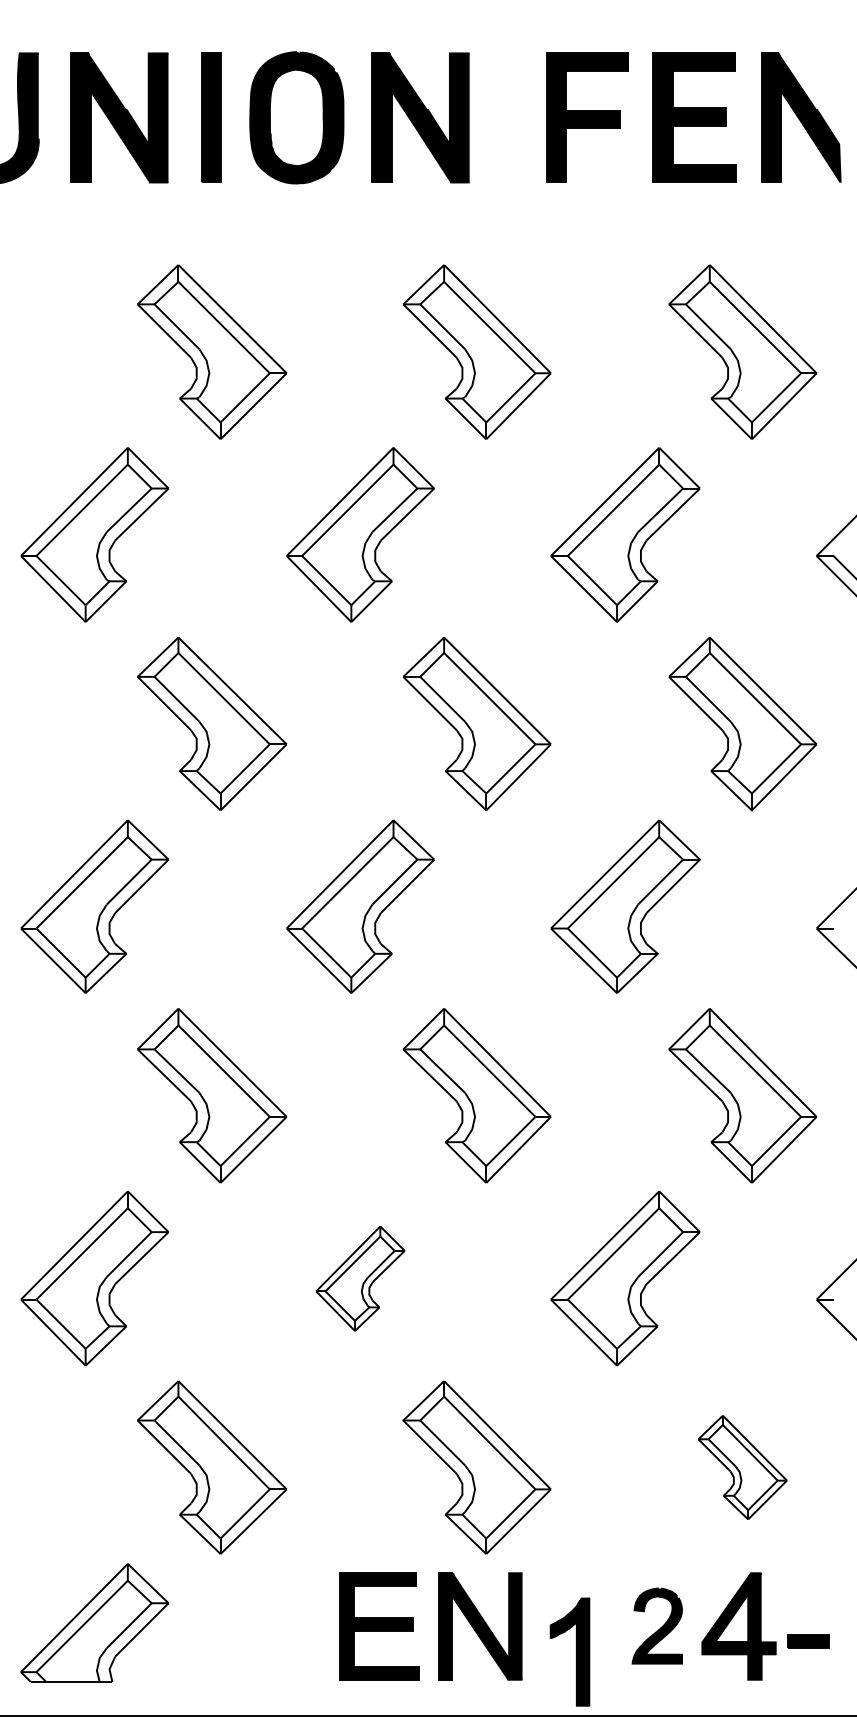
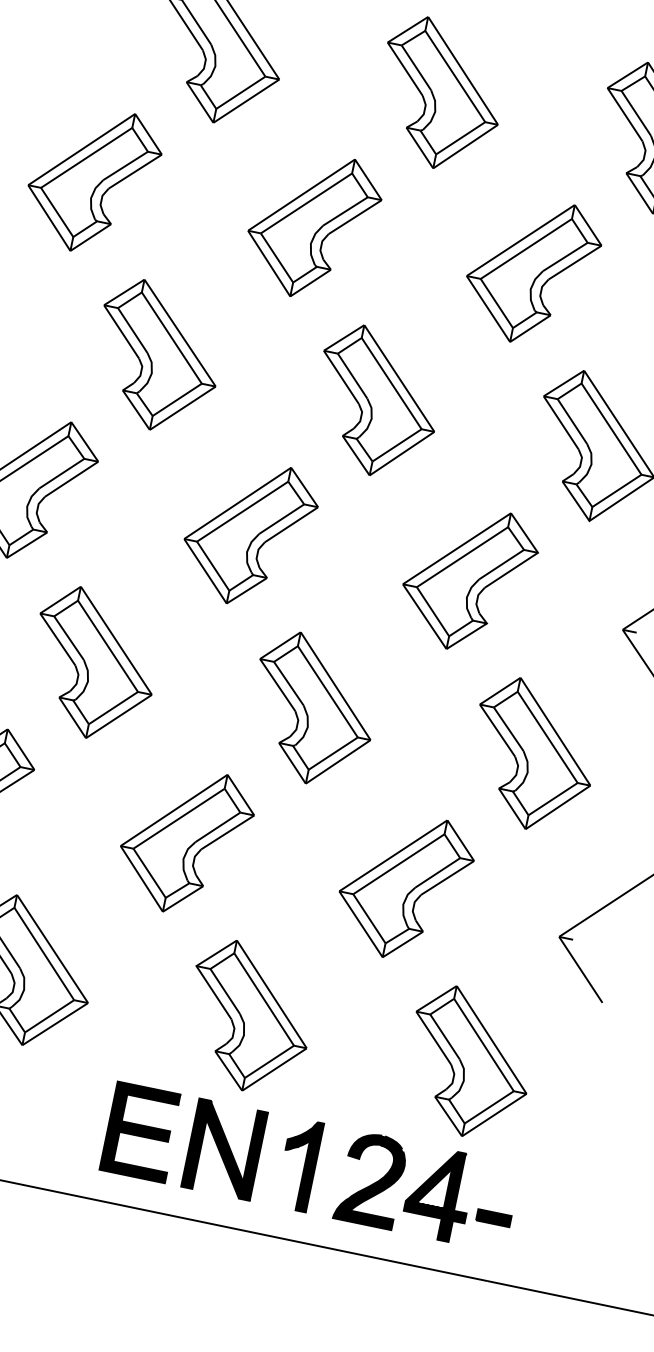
part: (360, 1278) -> (185, 841), size x1.67
part: (742, 1467) -> (469, 1063), size x1.67
part: (657, 1625) -> (371, 1179), size x1.43
part: (576, 1651) -> (304, 1165), moved

